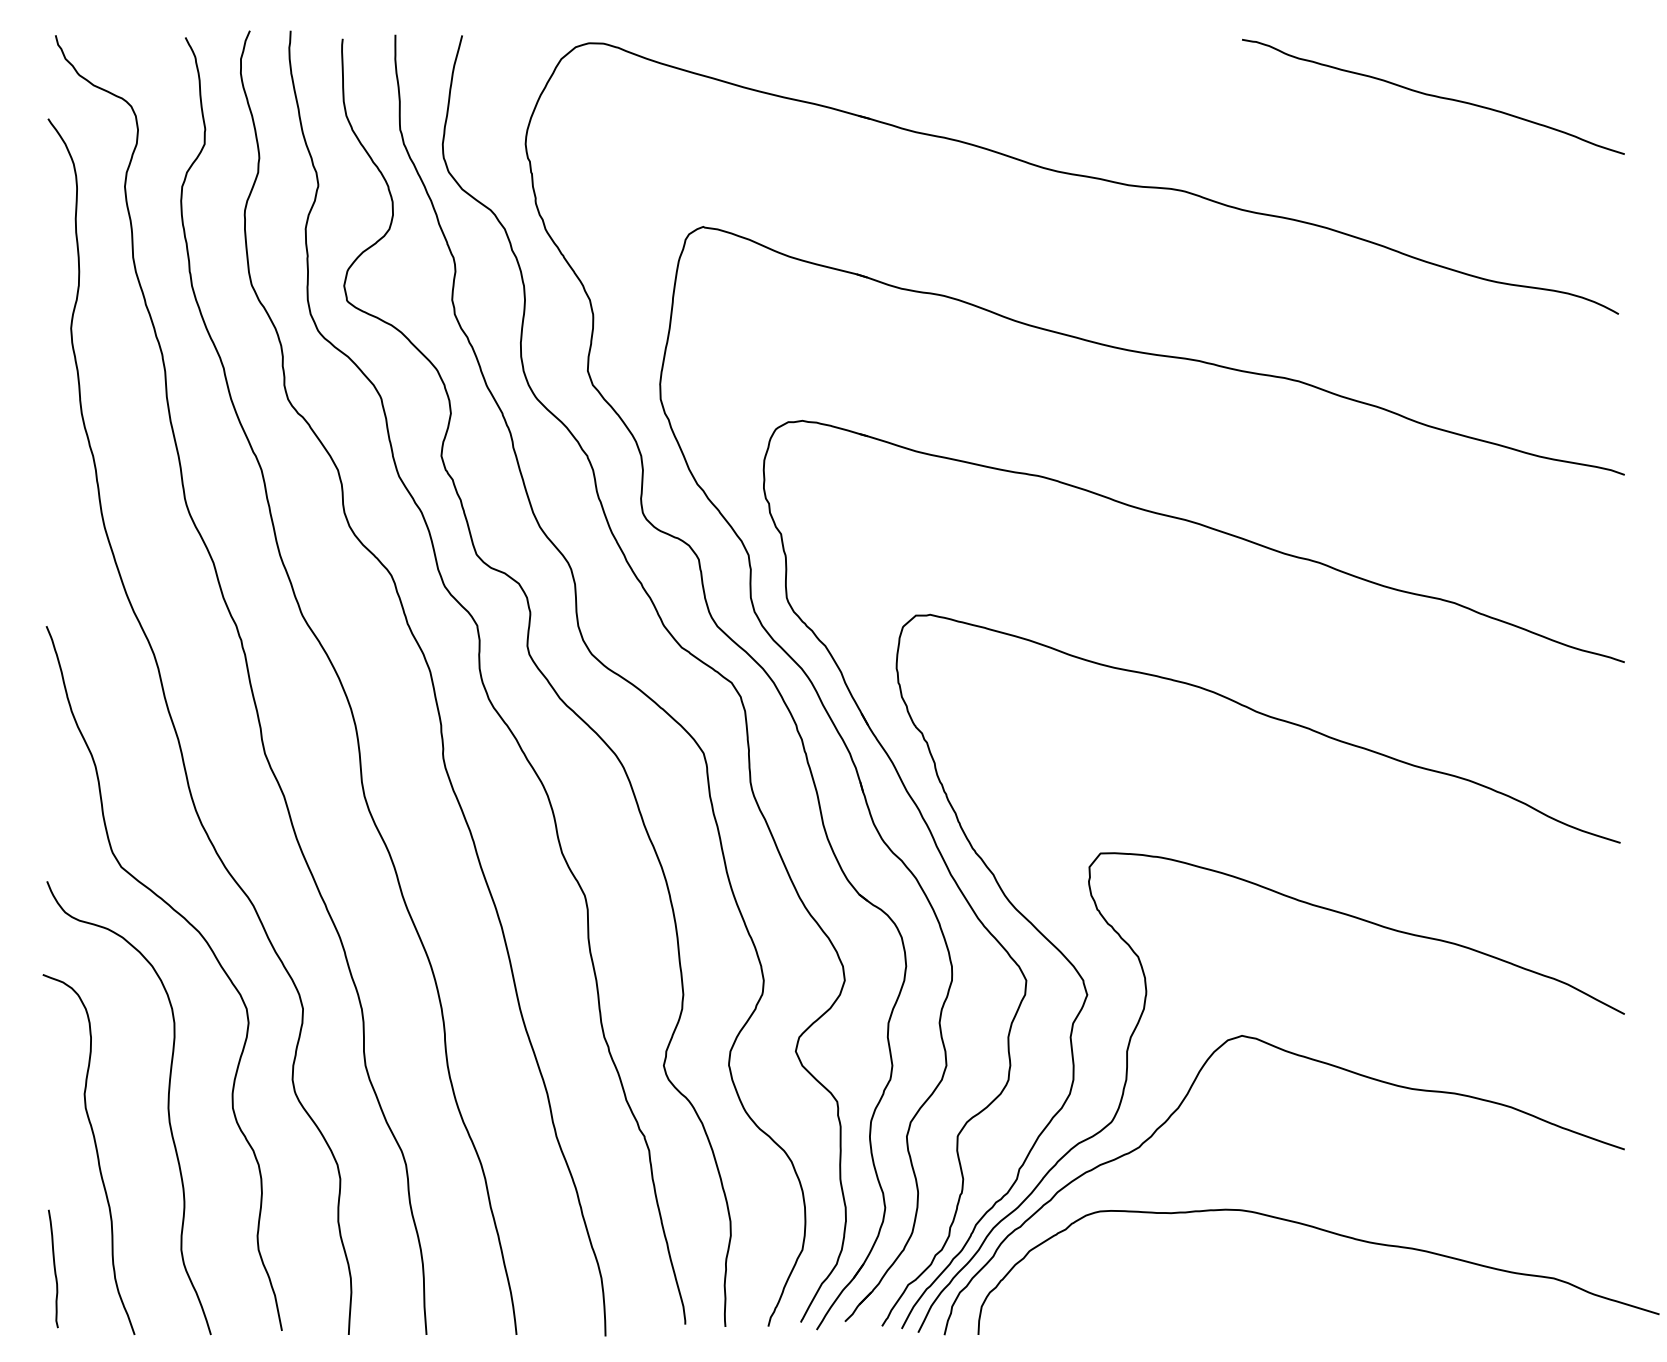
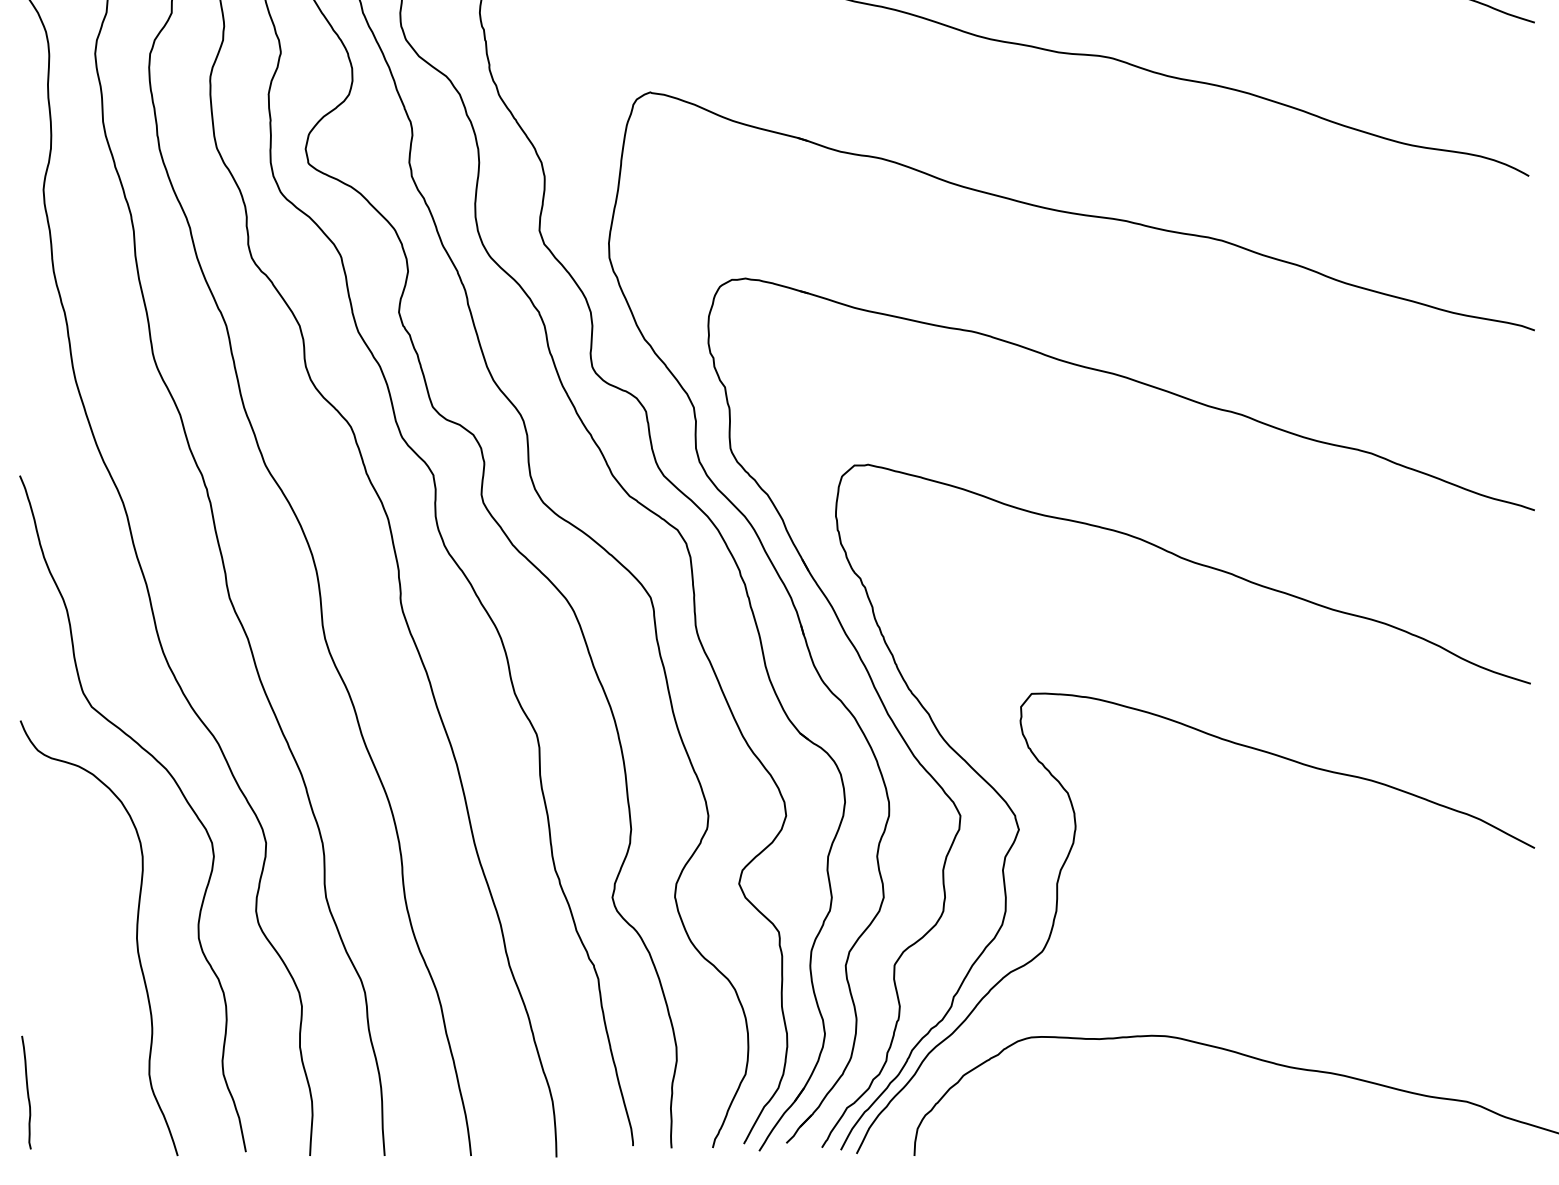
curve: (1318, 1062) -> (1240, 894), removed
curve: (96, 1154) -> (67, 982), removed

